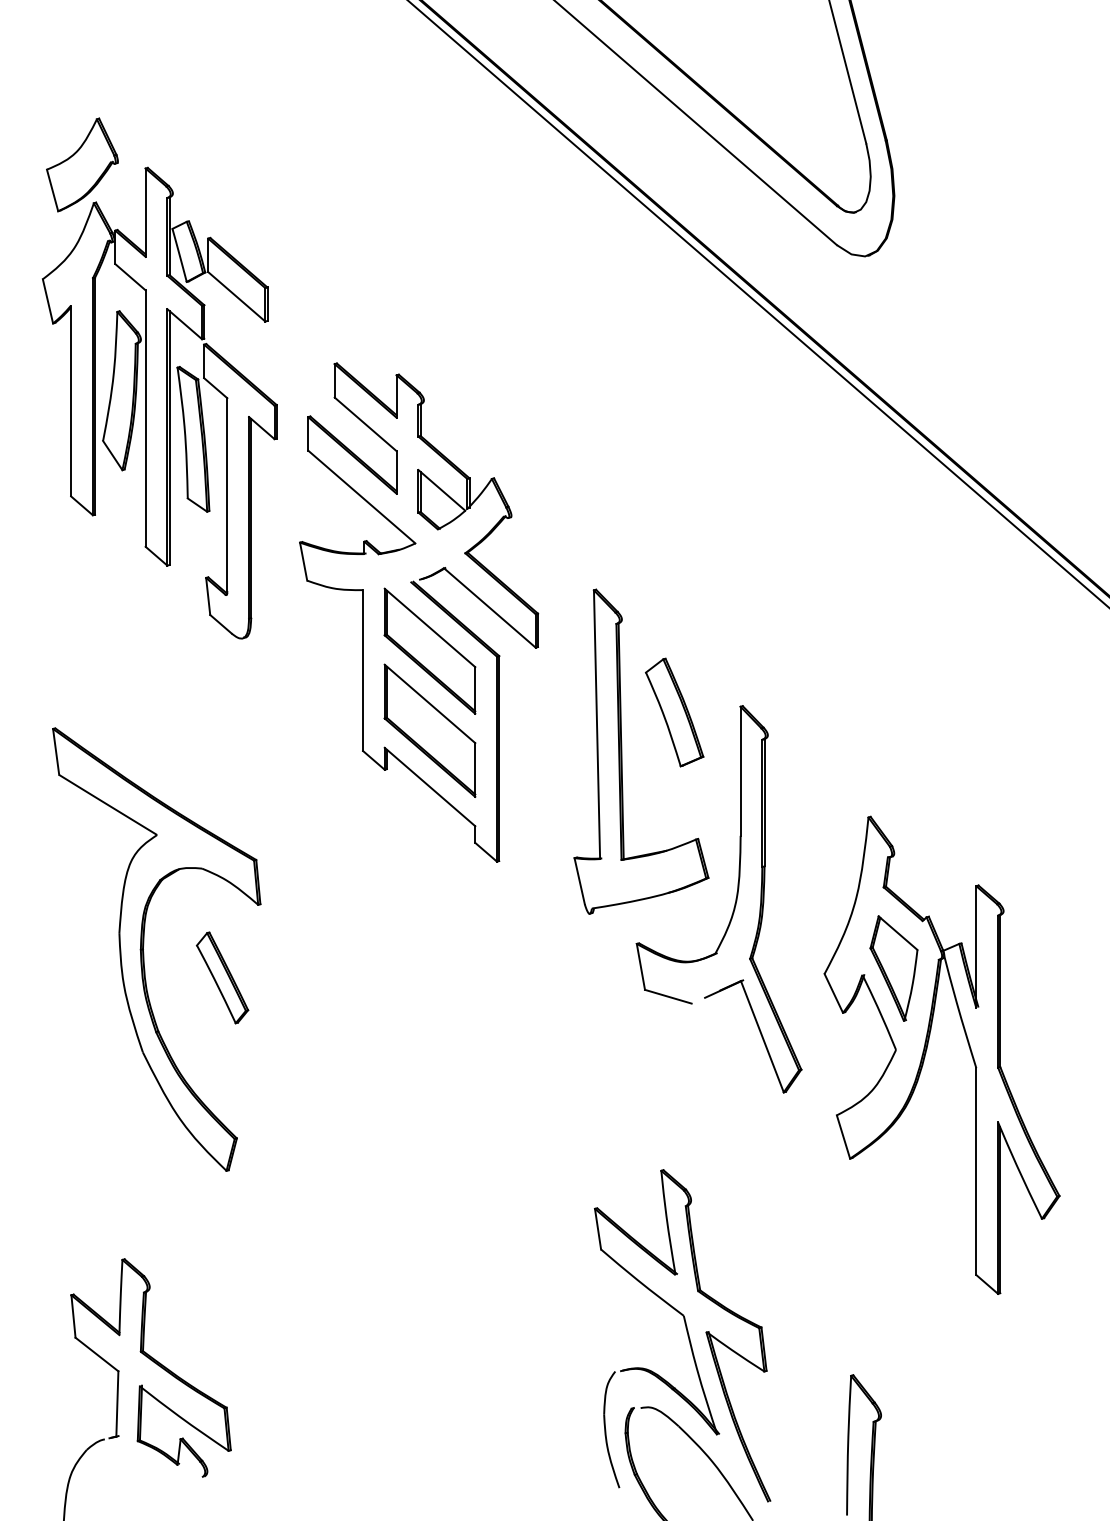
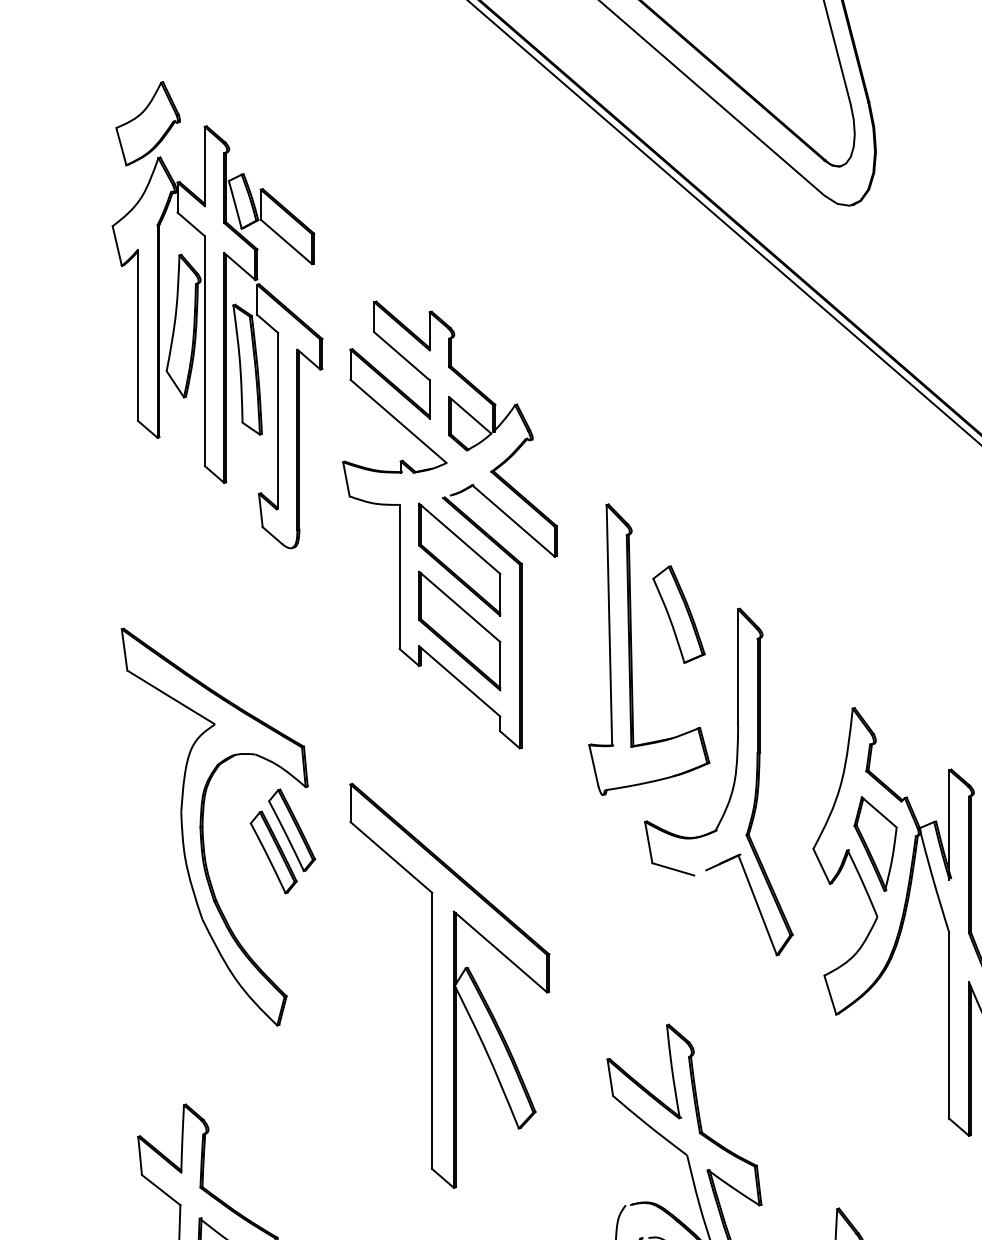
part: (242, 952) -> (291, 829), added
part: (418, 1126) -> (449, 985), added

